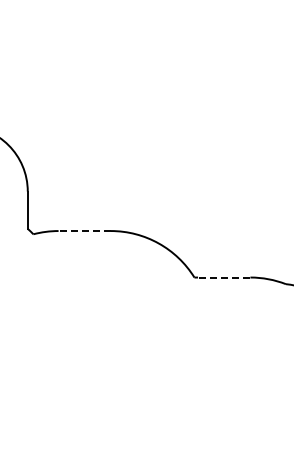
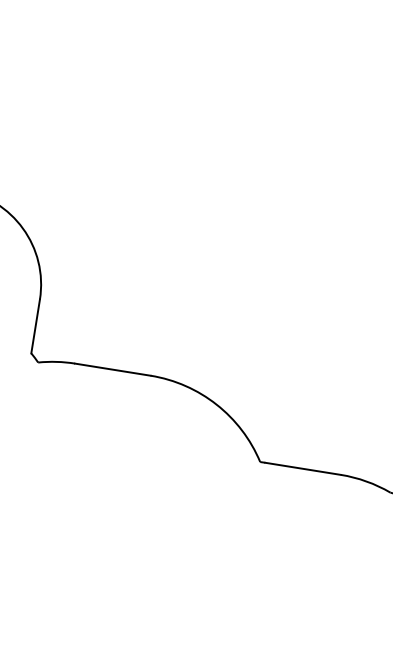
line: (84, 231) -> (112, 370), dashed -> solid
line: (223, 277) -> (302, 468), dashed -> solid

